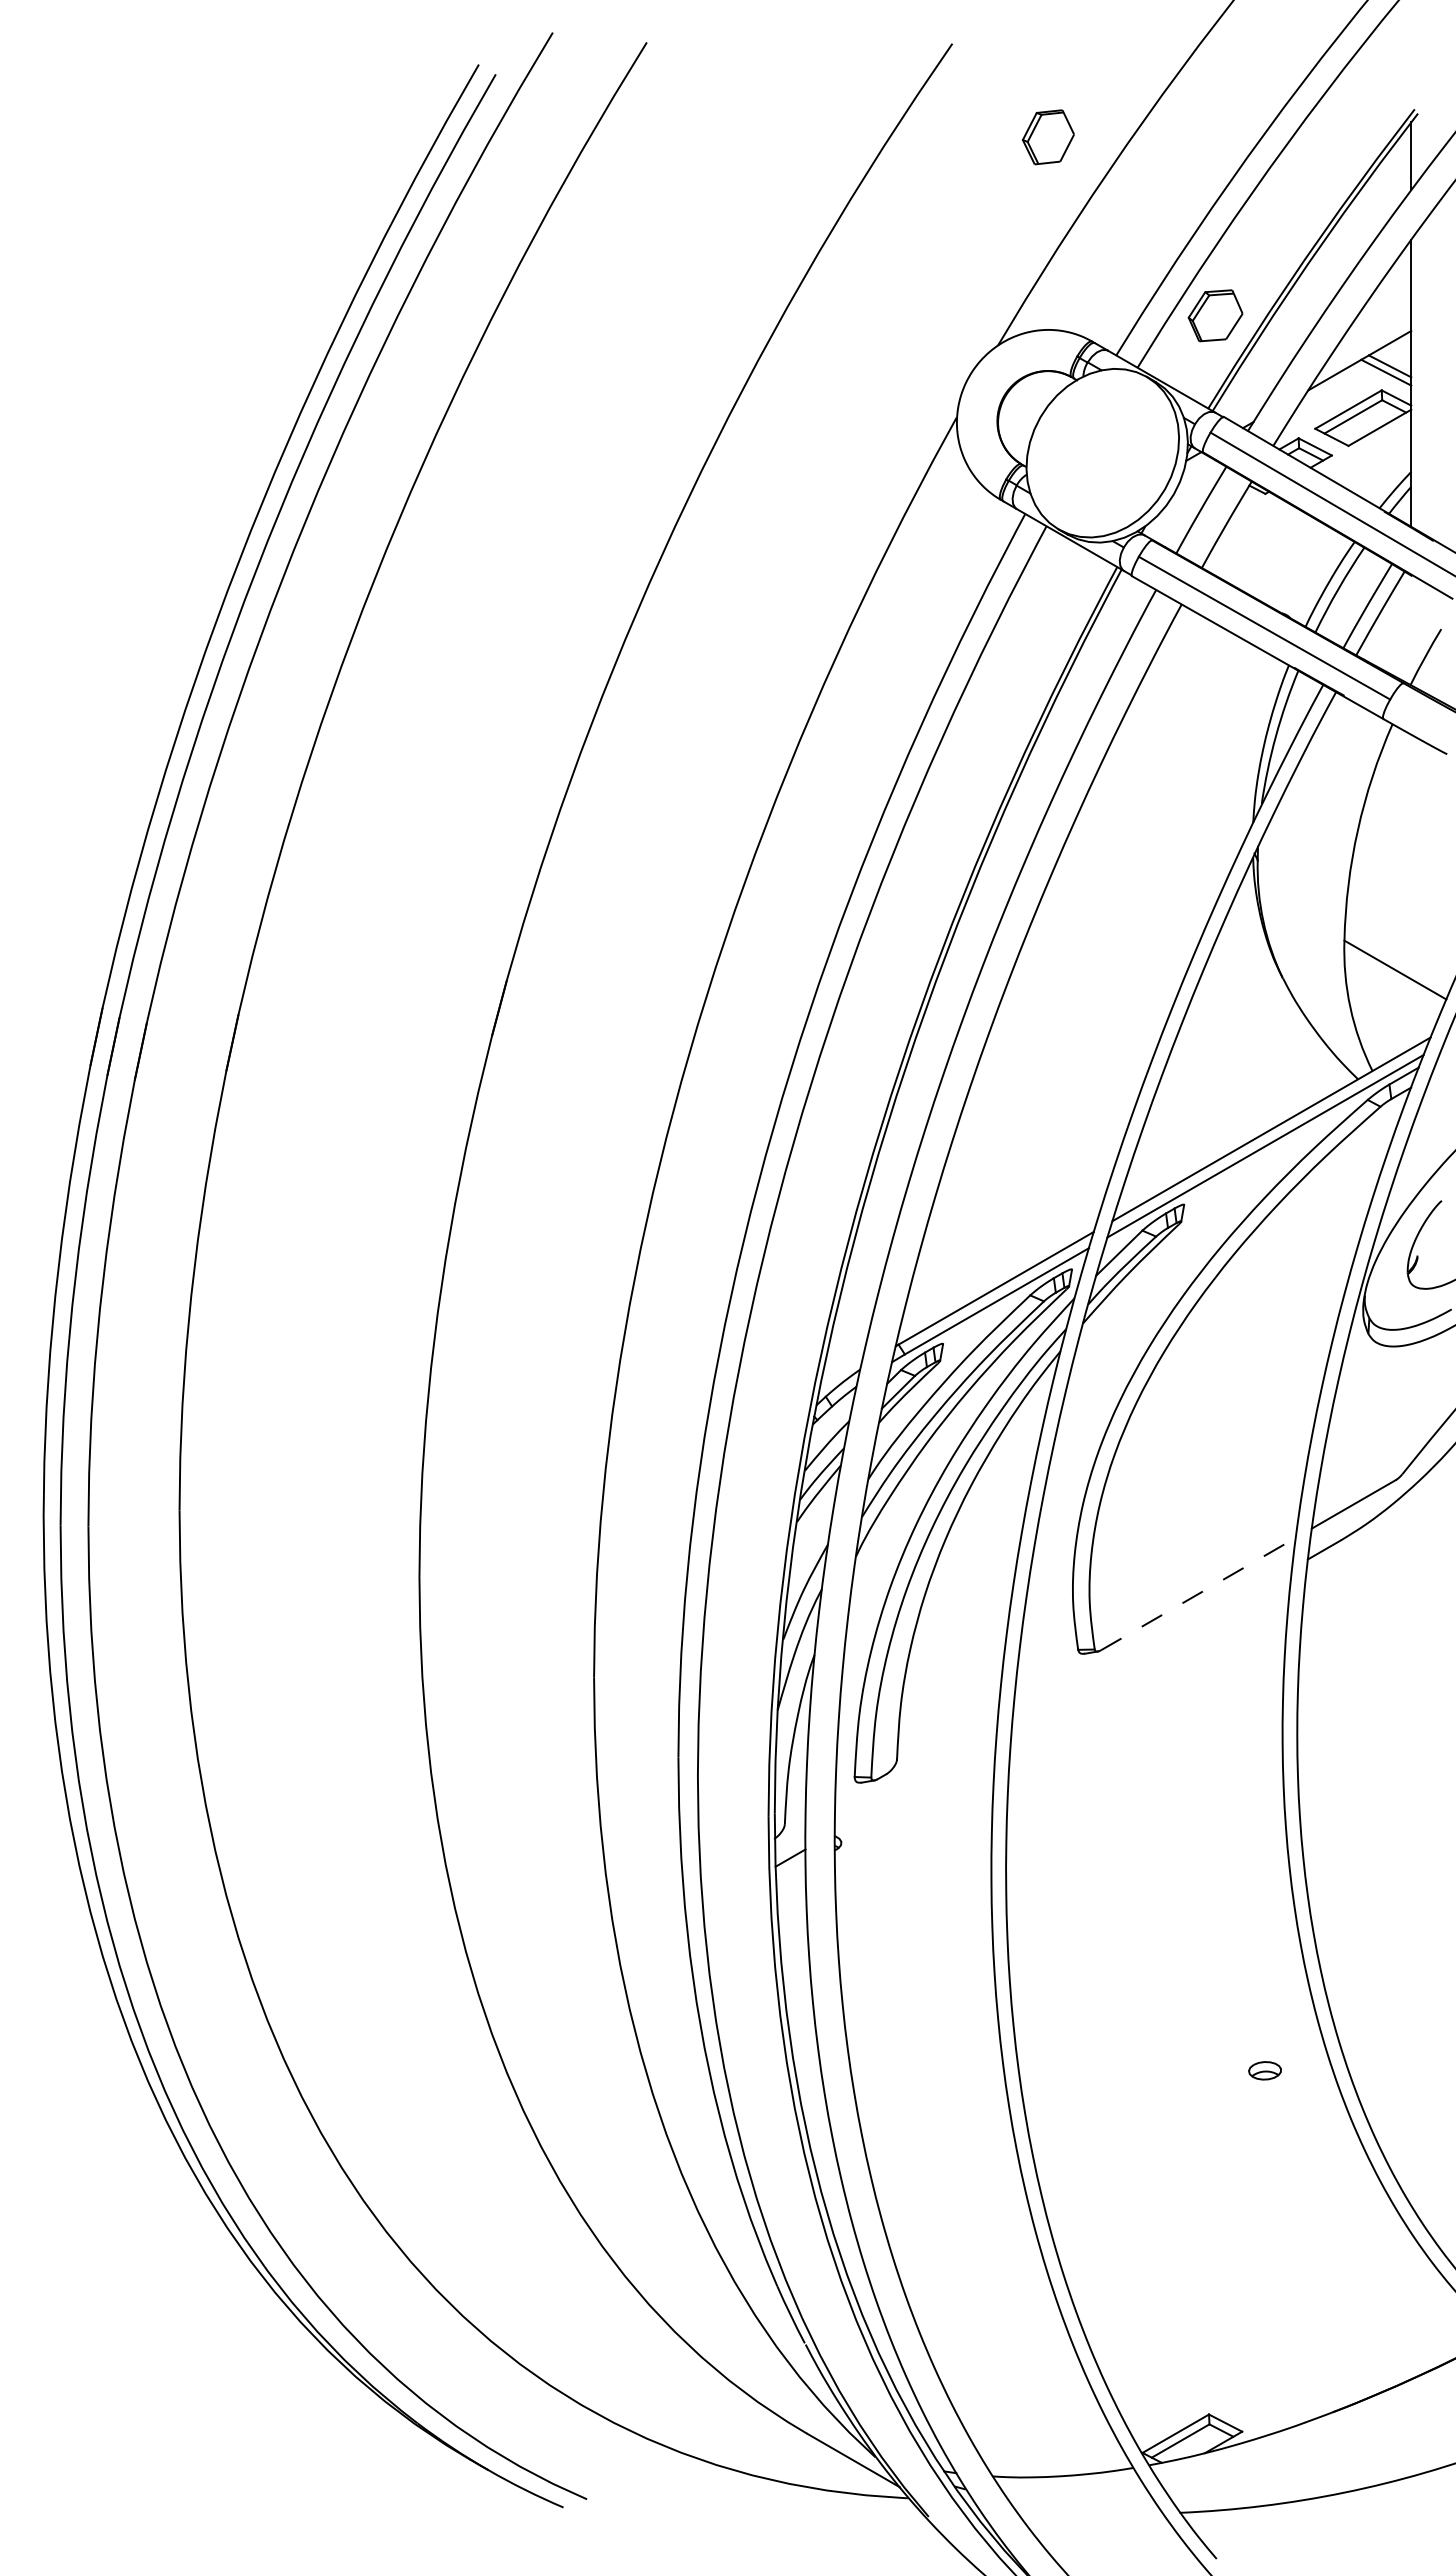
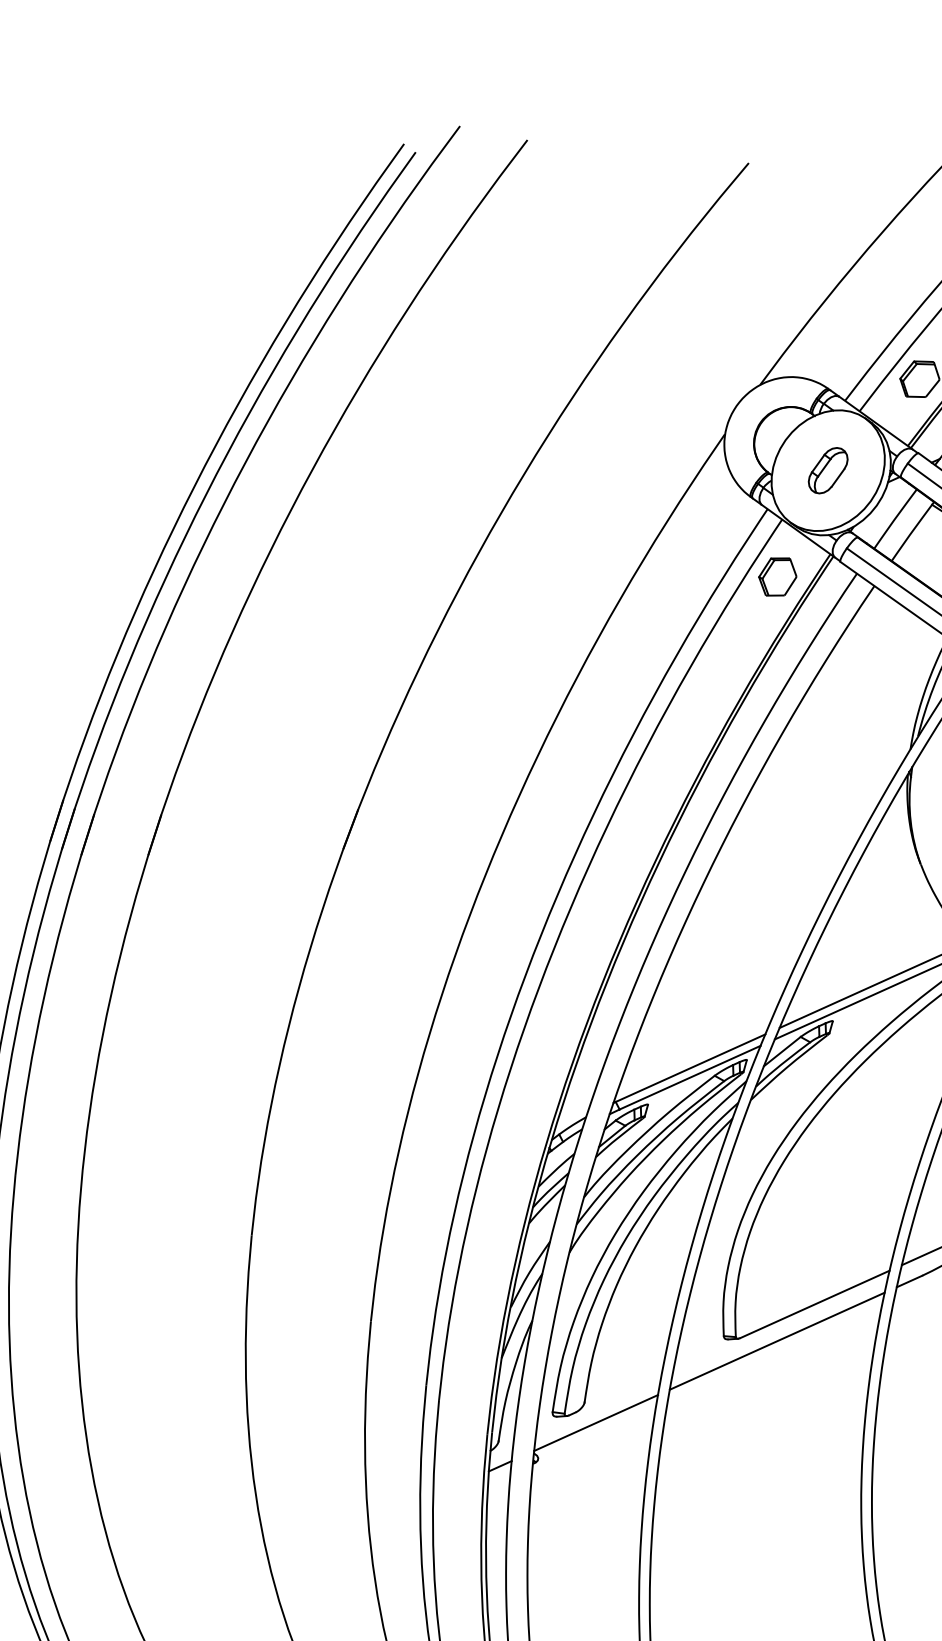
part: (1047, 137) -> (777, 577), moved
part: (1102, 453) -> (827, 470), added
line: (1198, 1593) -> (815, 1304), dashed -> solid
line: (1151, 1649) -> (776, 1341), added
line: (915, 1785) -> (596, 1422), added

